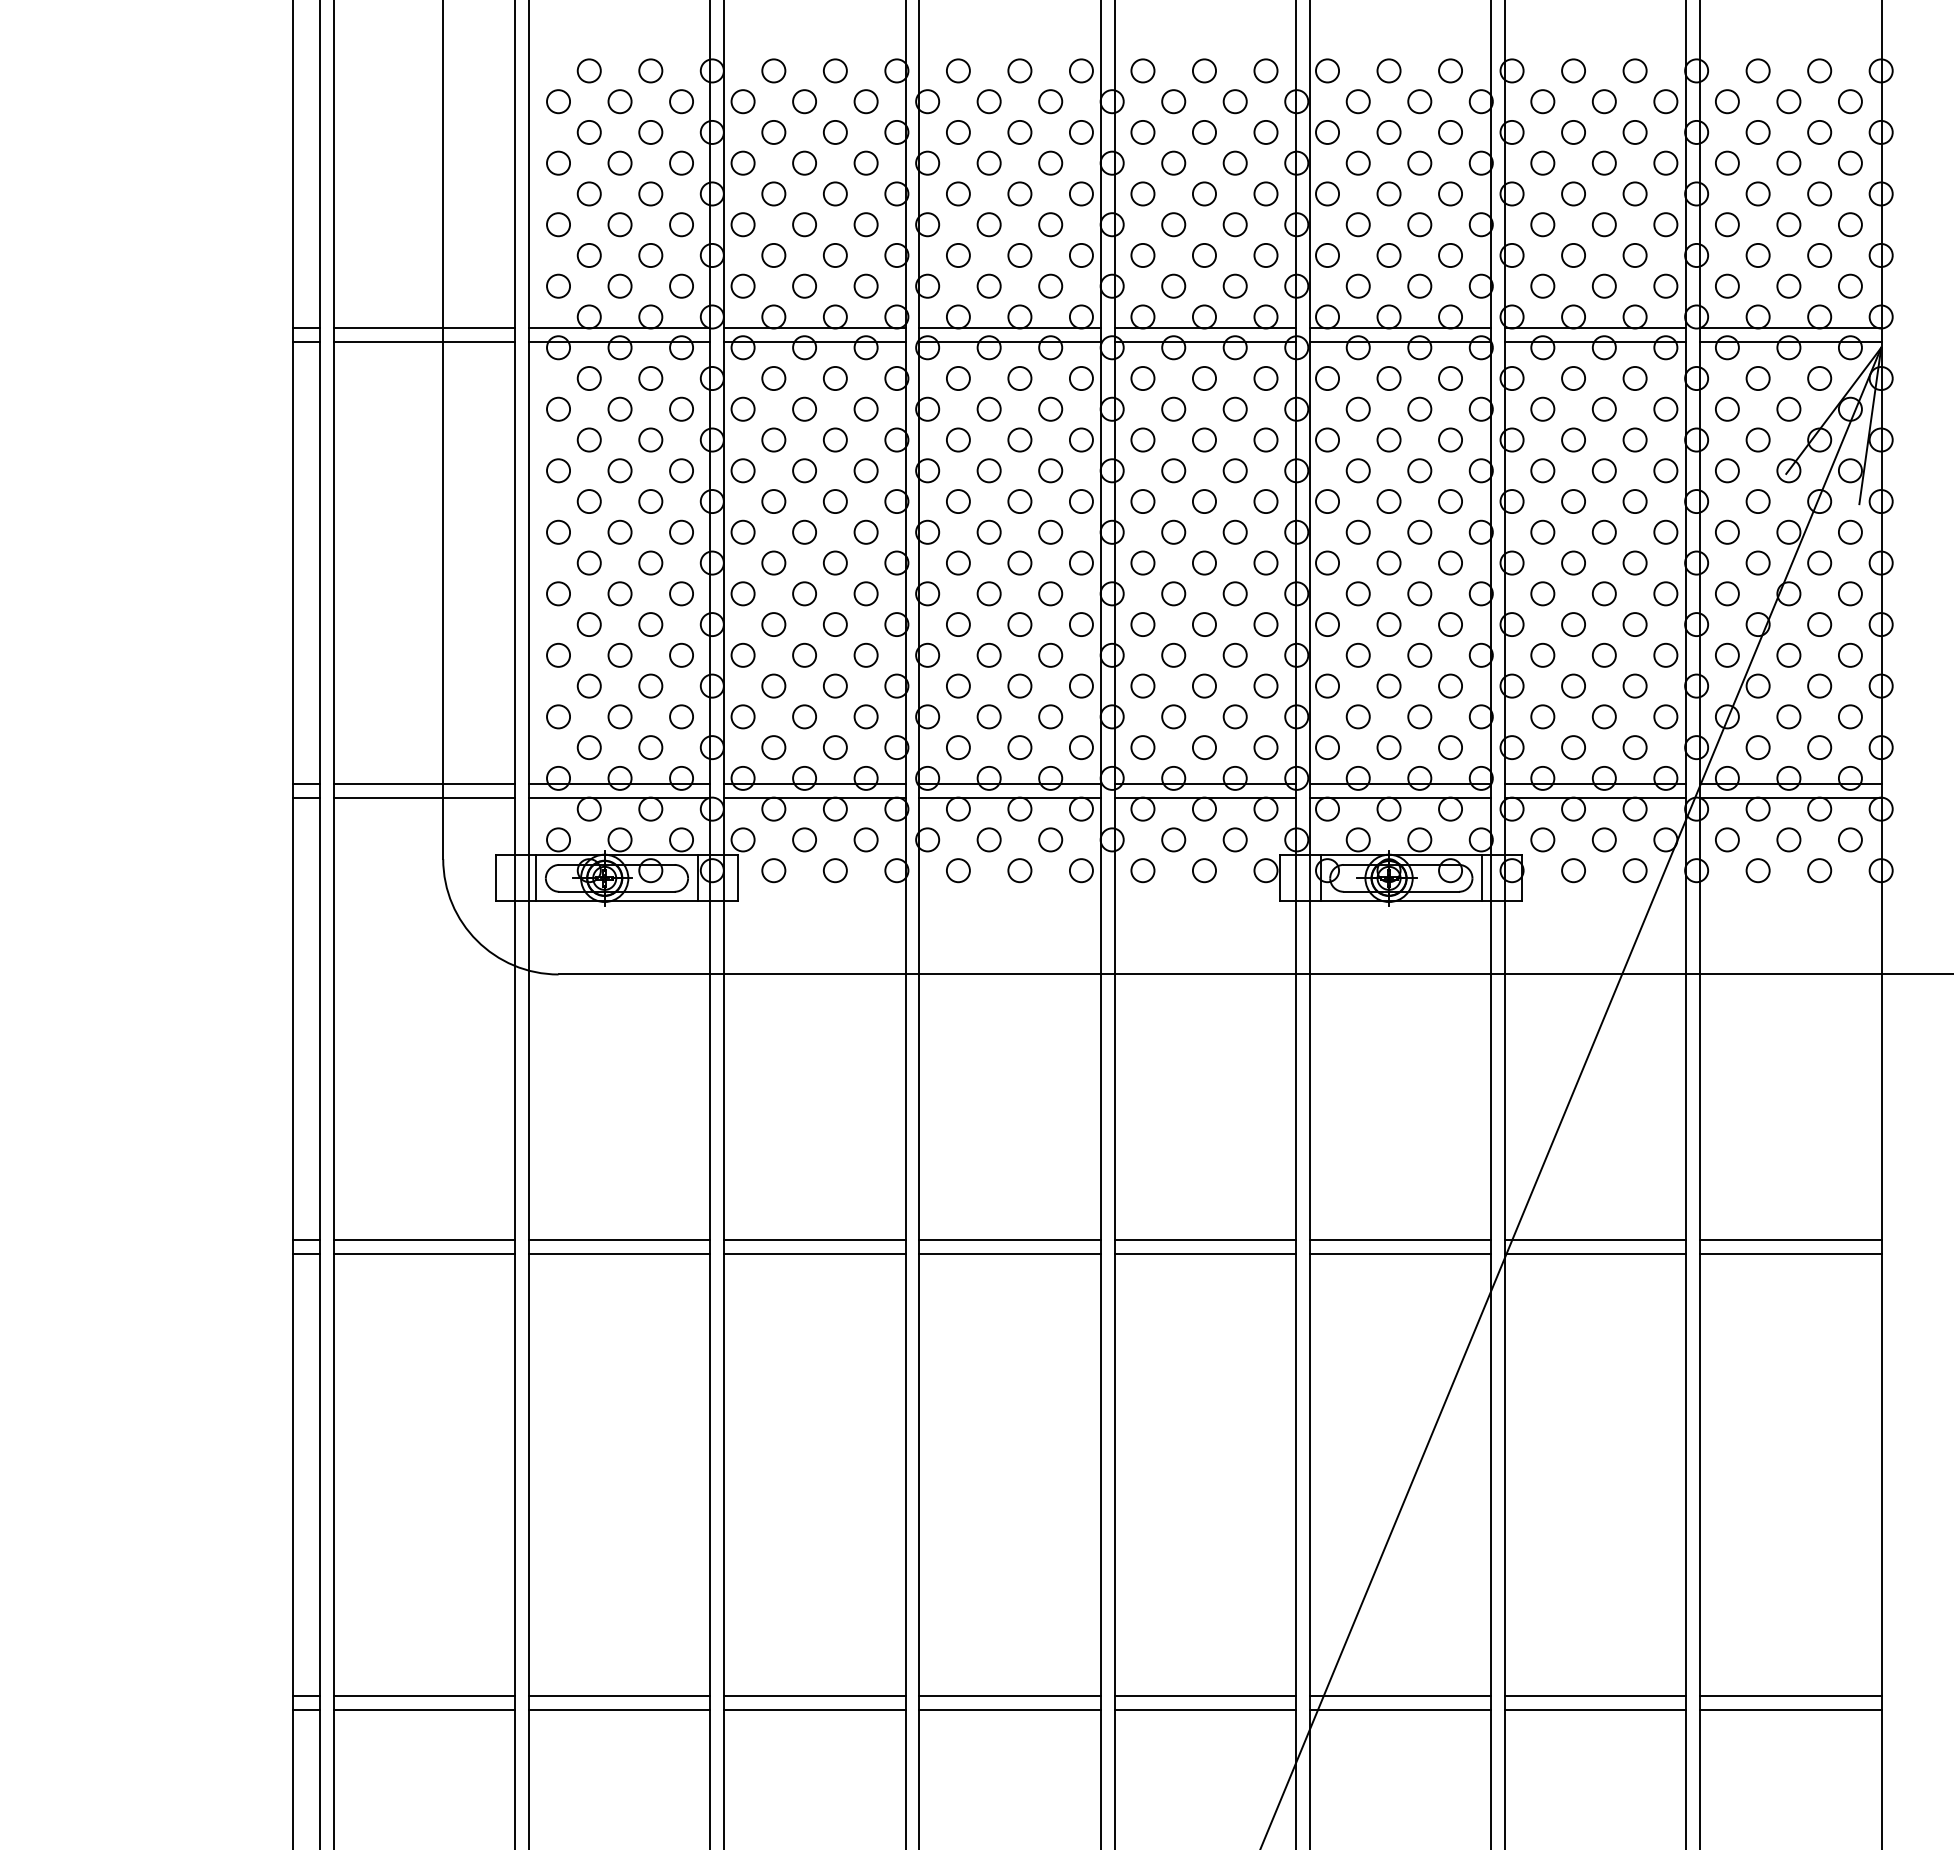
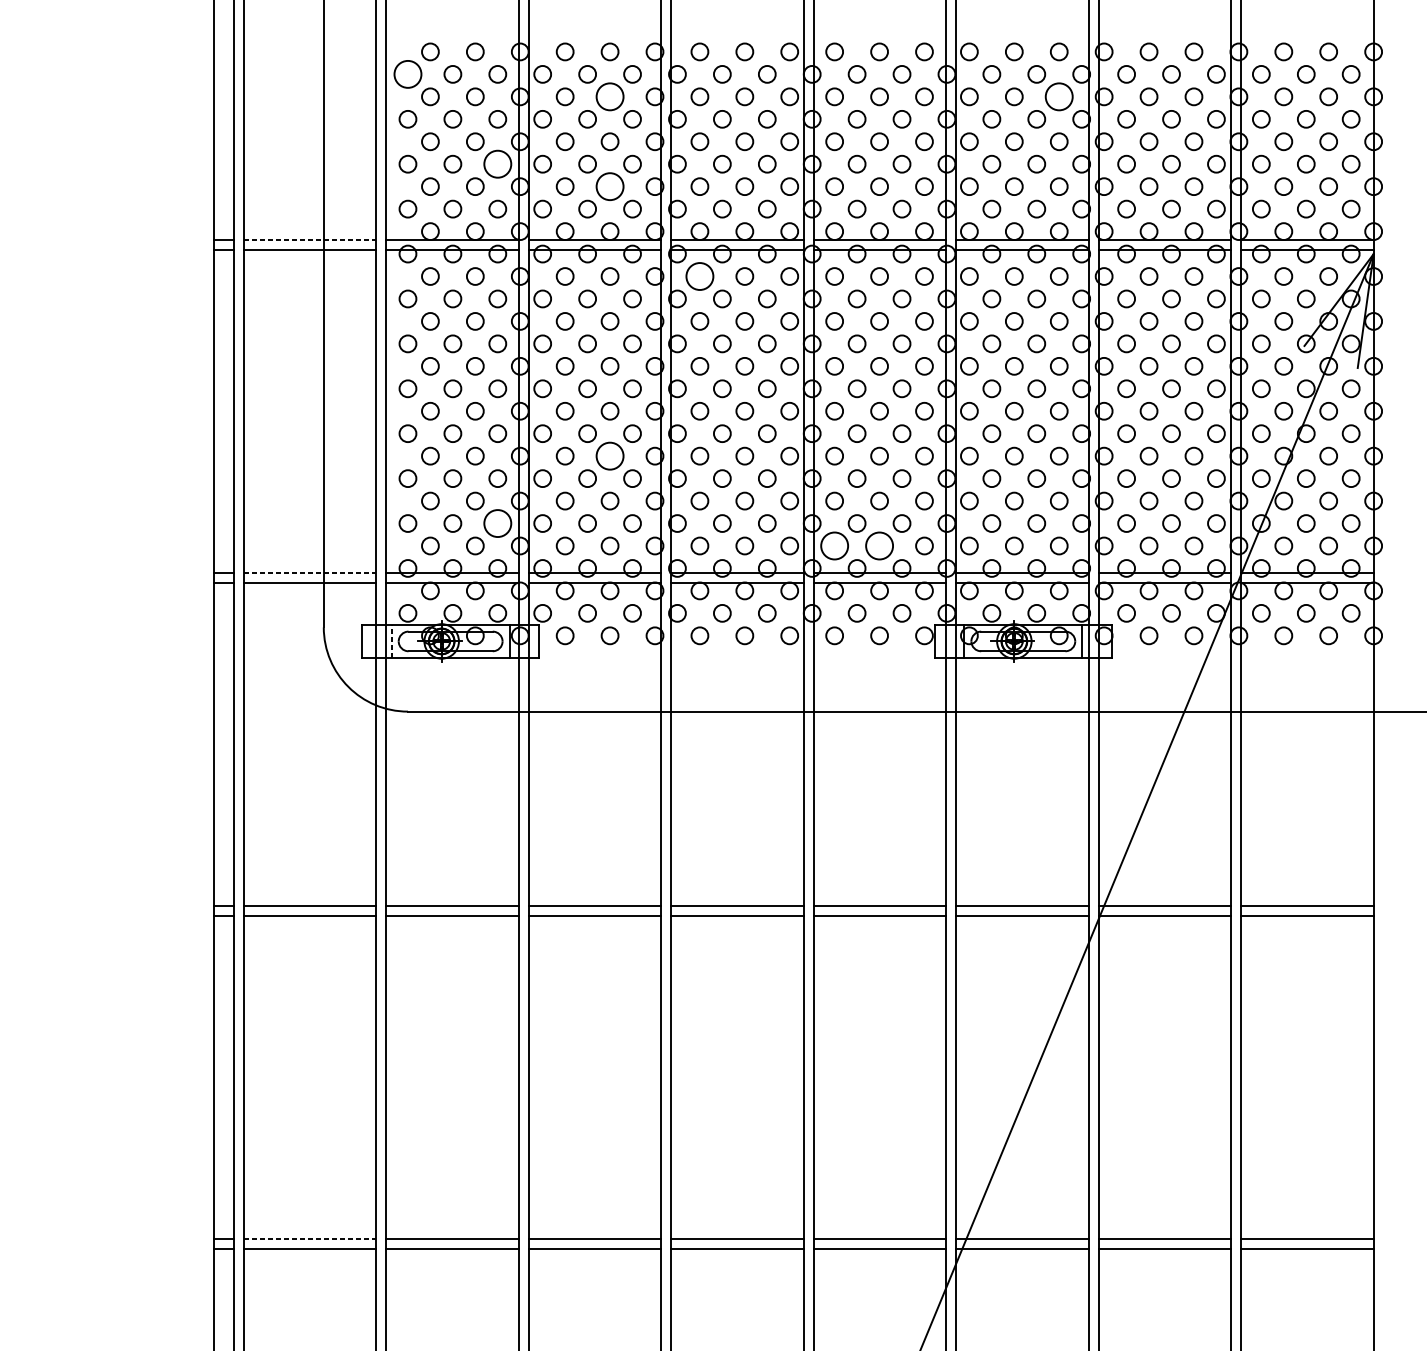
circle: (558, 101) -> (407, 74), size x1.6
circle: (834, 131) -> (609, 96), size x1.6
circle: (1450, 131) -> (1059, 96), size x1.6
circle: (681, 224) -> (497, 164), size x1.6
circle: (834, 255) -> (609, 186), size x1.6
line: (424, 327) -> (310, 239), solid -> dashed
circle: (957, 378) -> (699, 276), size x1.6
circle: (834, 624) -> (609, 456), size x1.6
circle: (681, 716) -> (497, 523), size x1.6
circle: (1142, 747) -> (834, 545), size x1.6
circle: (1204, 747) -> (879, 545), size x1.6
line: (424, 784) -> (310, 572), solid -> dashed
line: (536, 877) -> (391, 640), solid -> dashed
line: (424, 1696) -> (310, 1238), solid -> dashed

